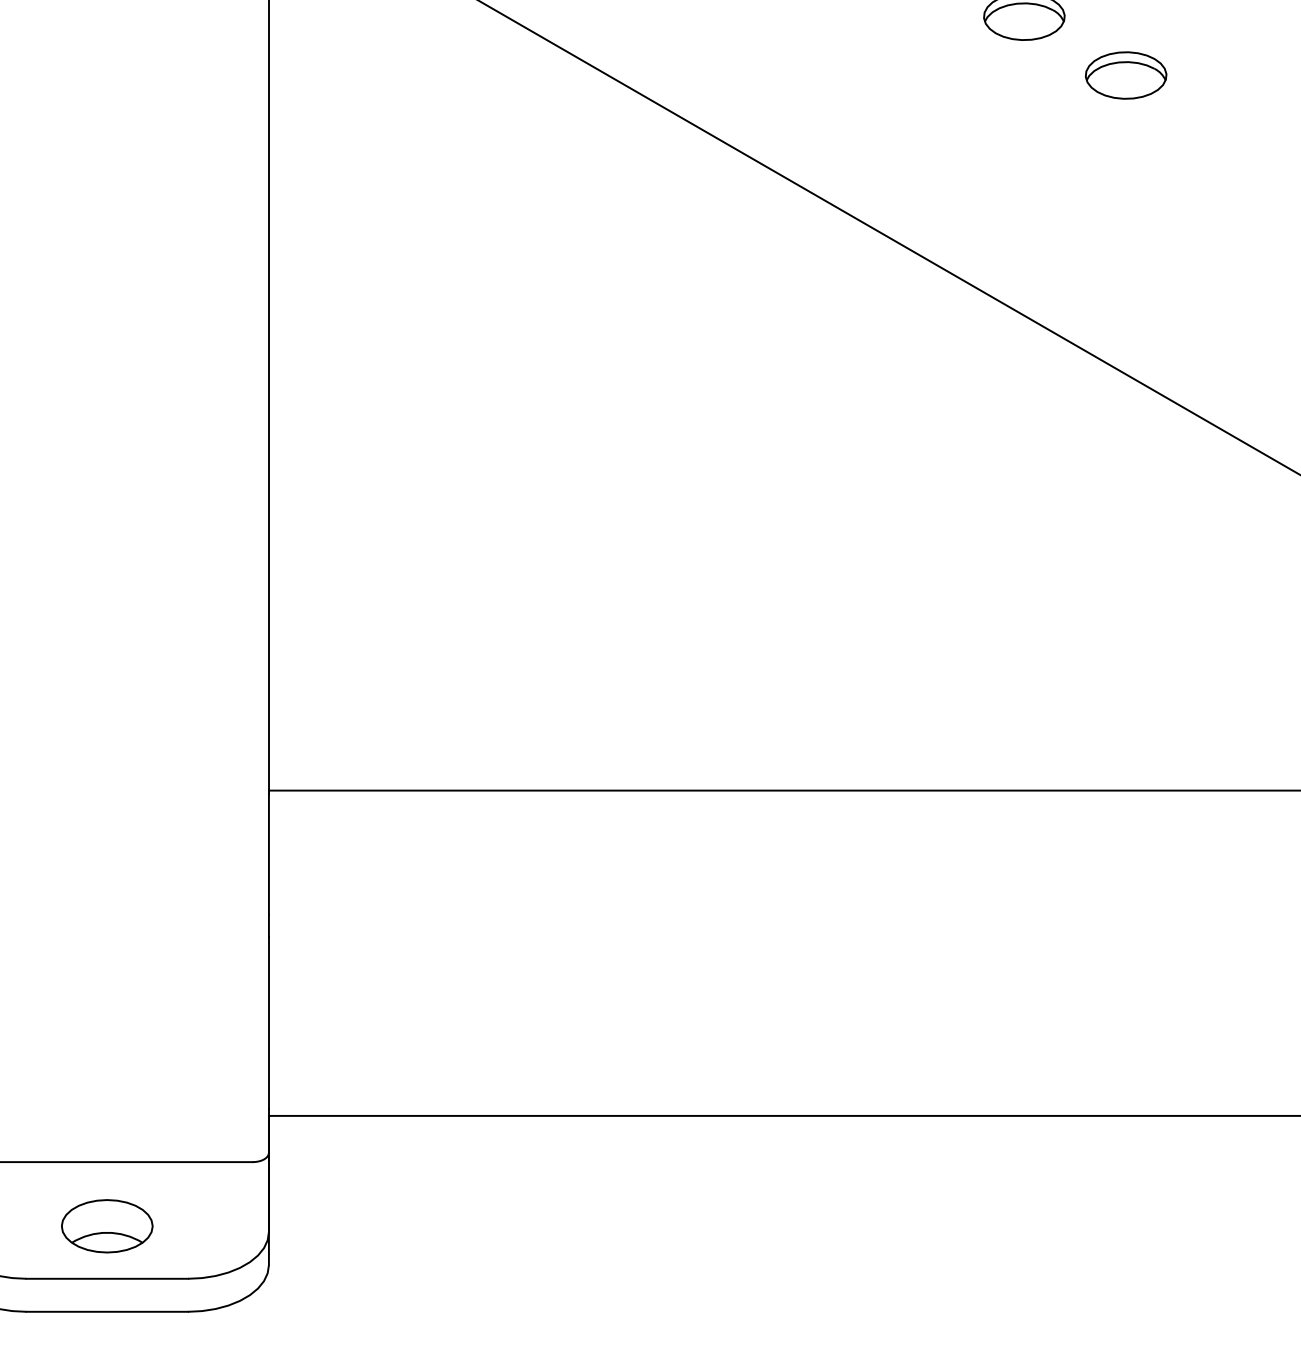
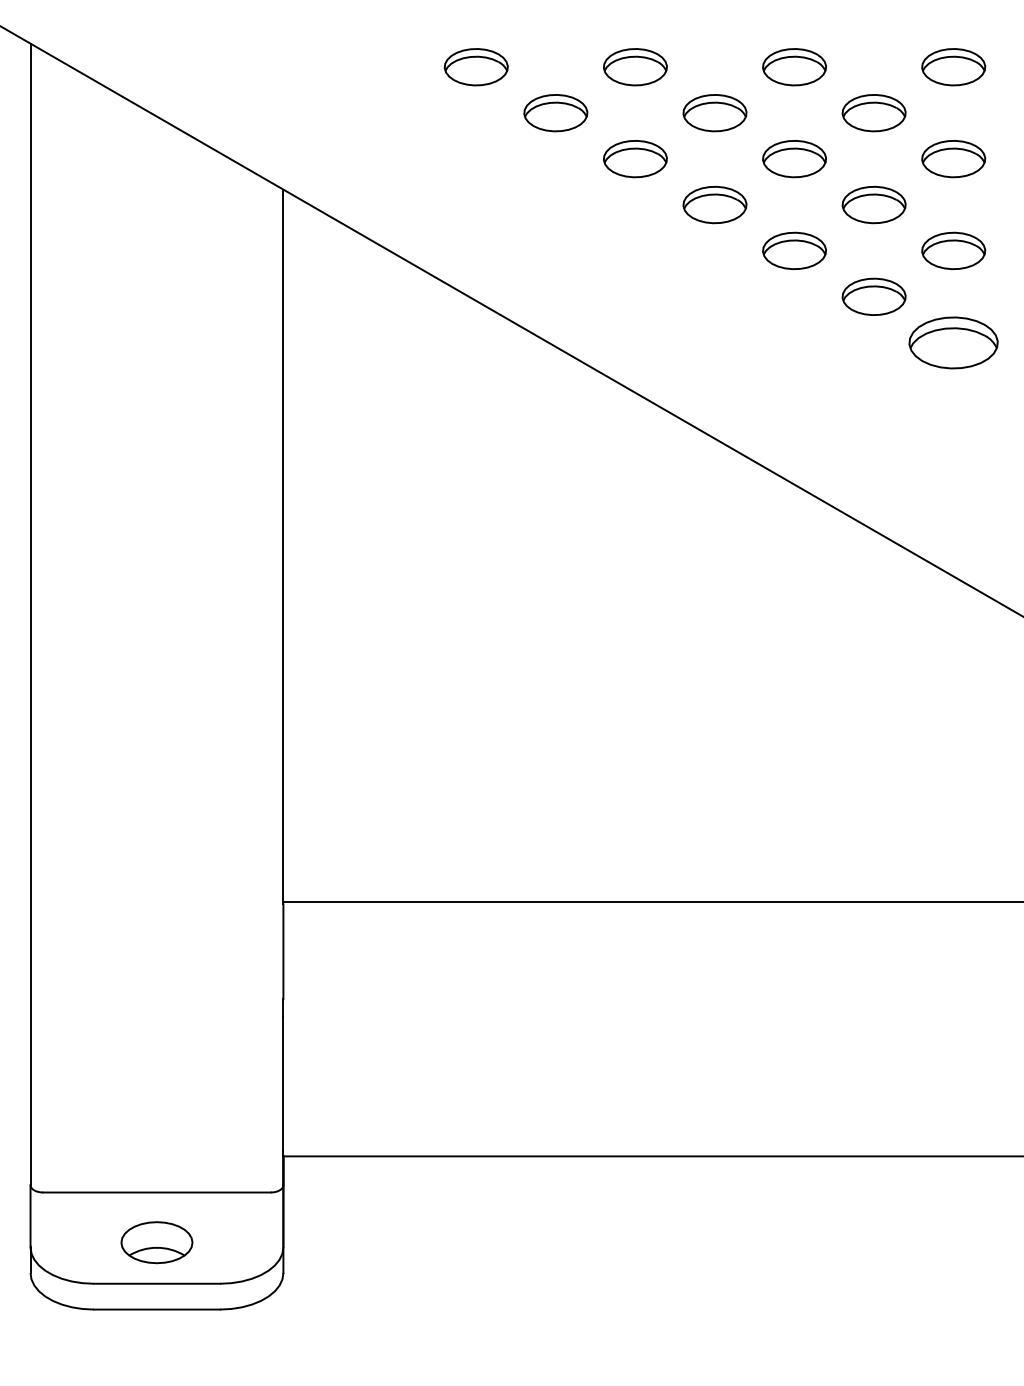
part: (1125, 75) -> (953, 342), size x1.4

